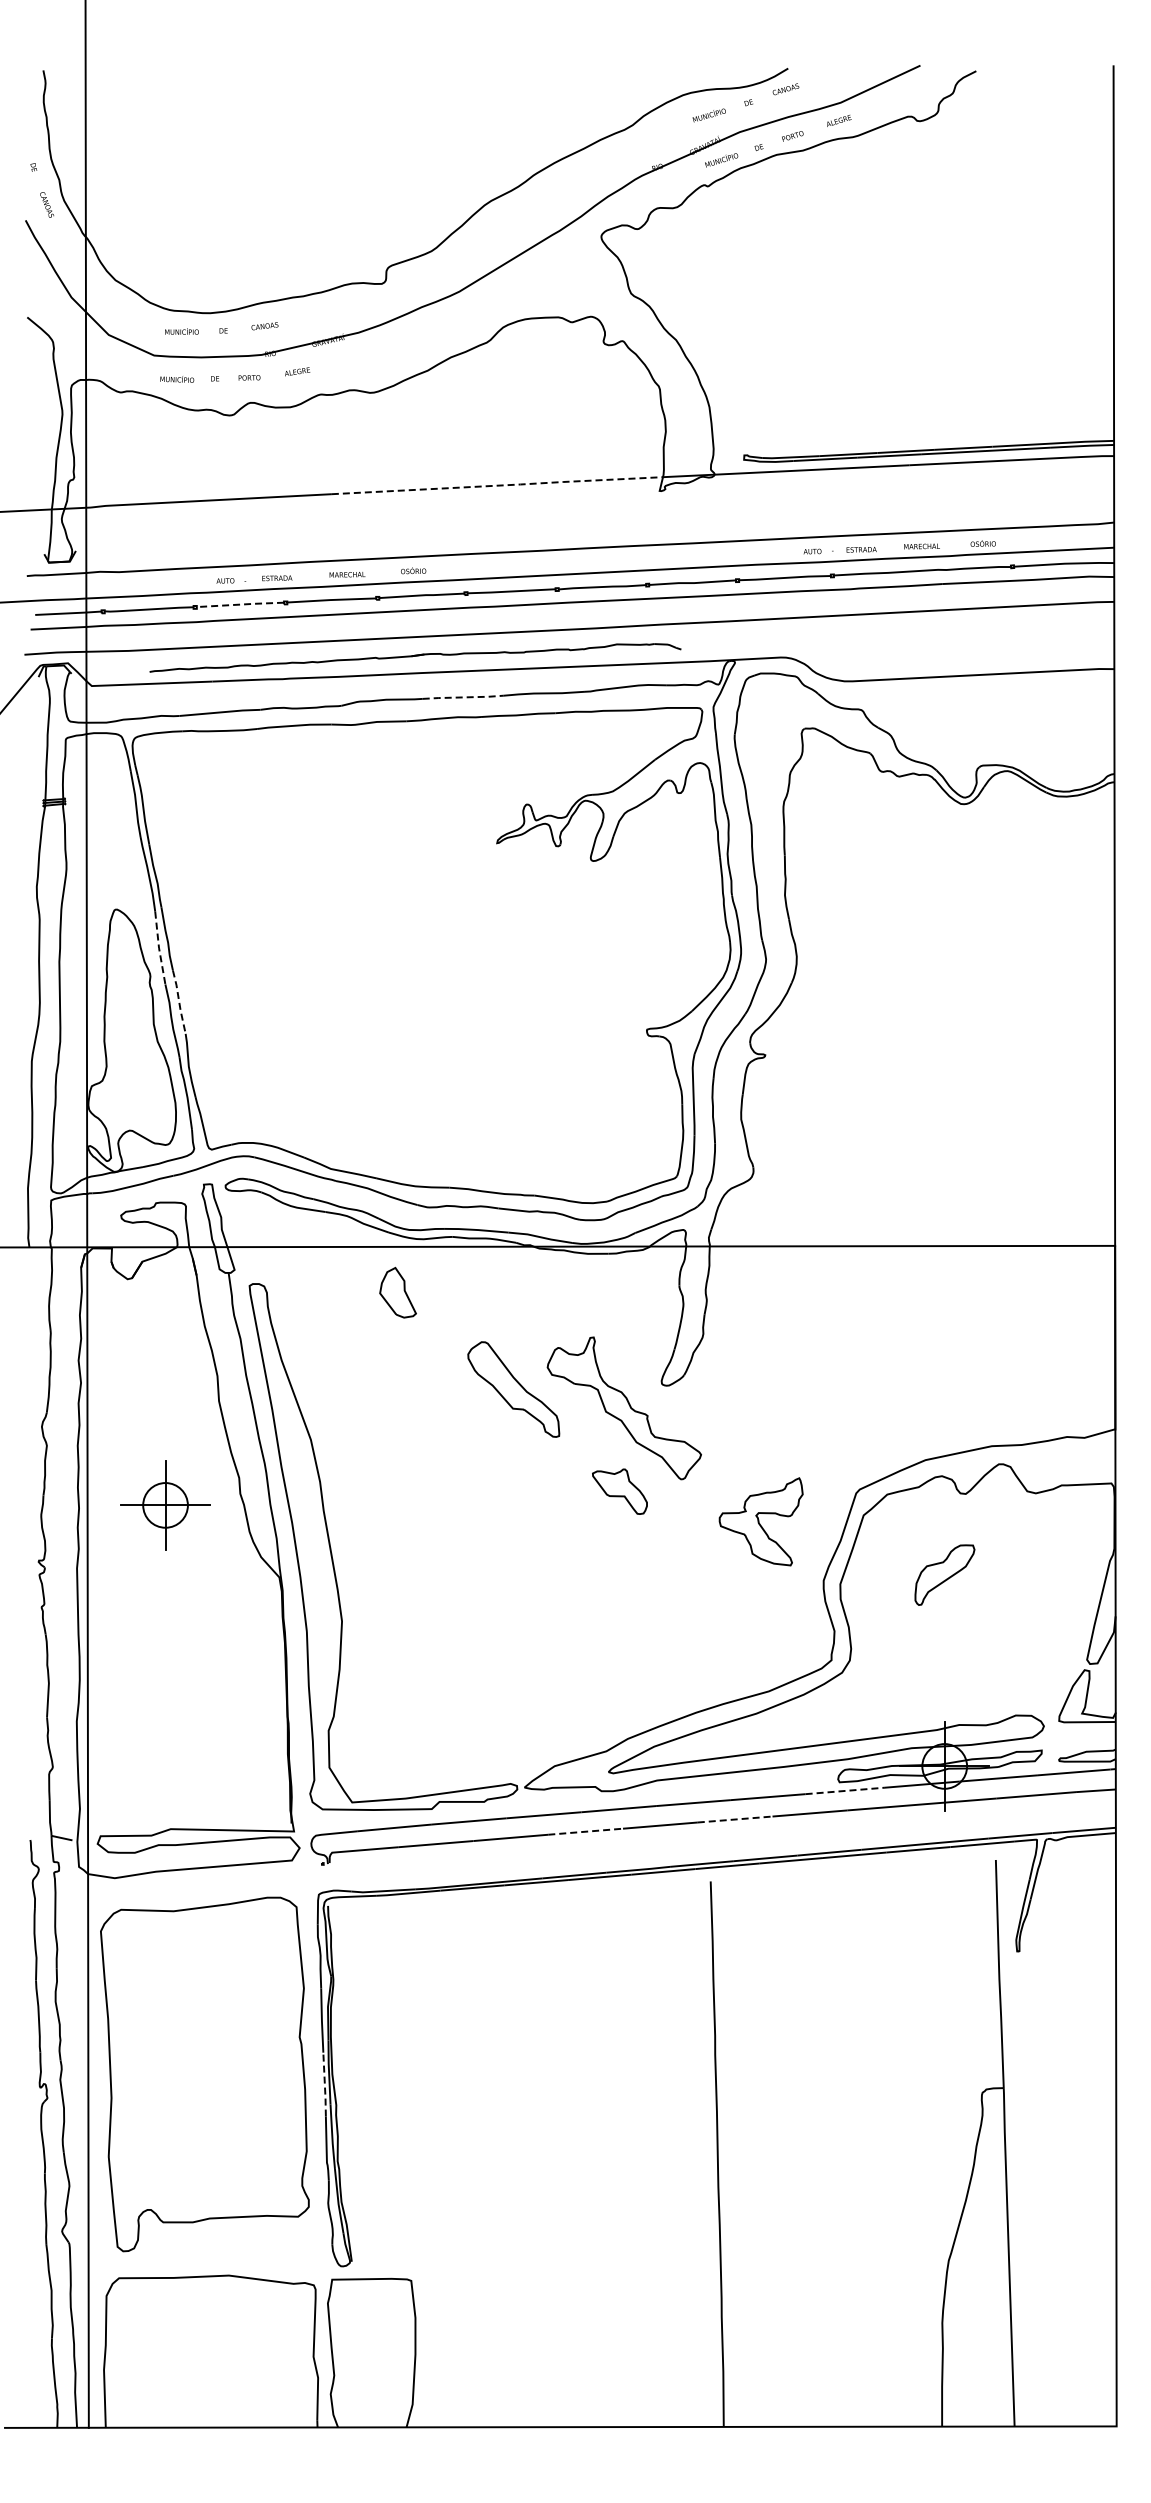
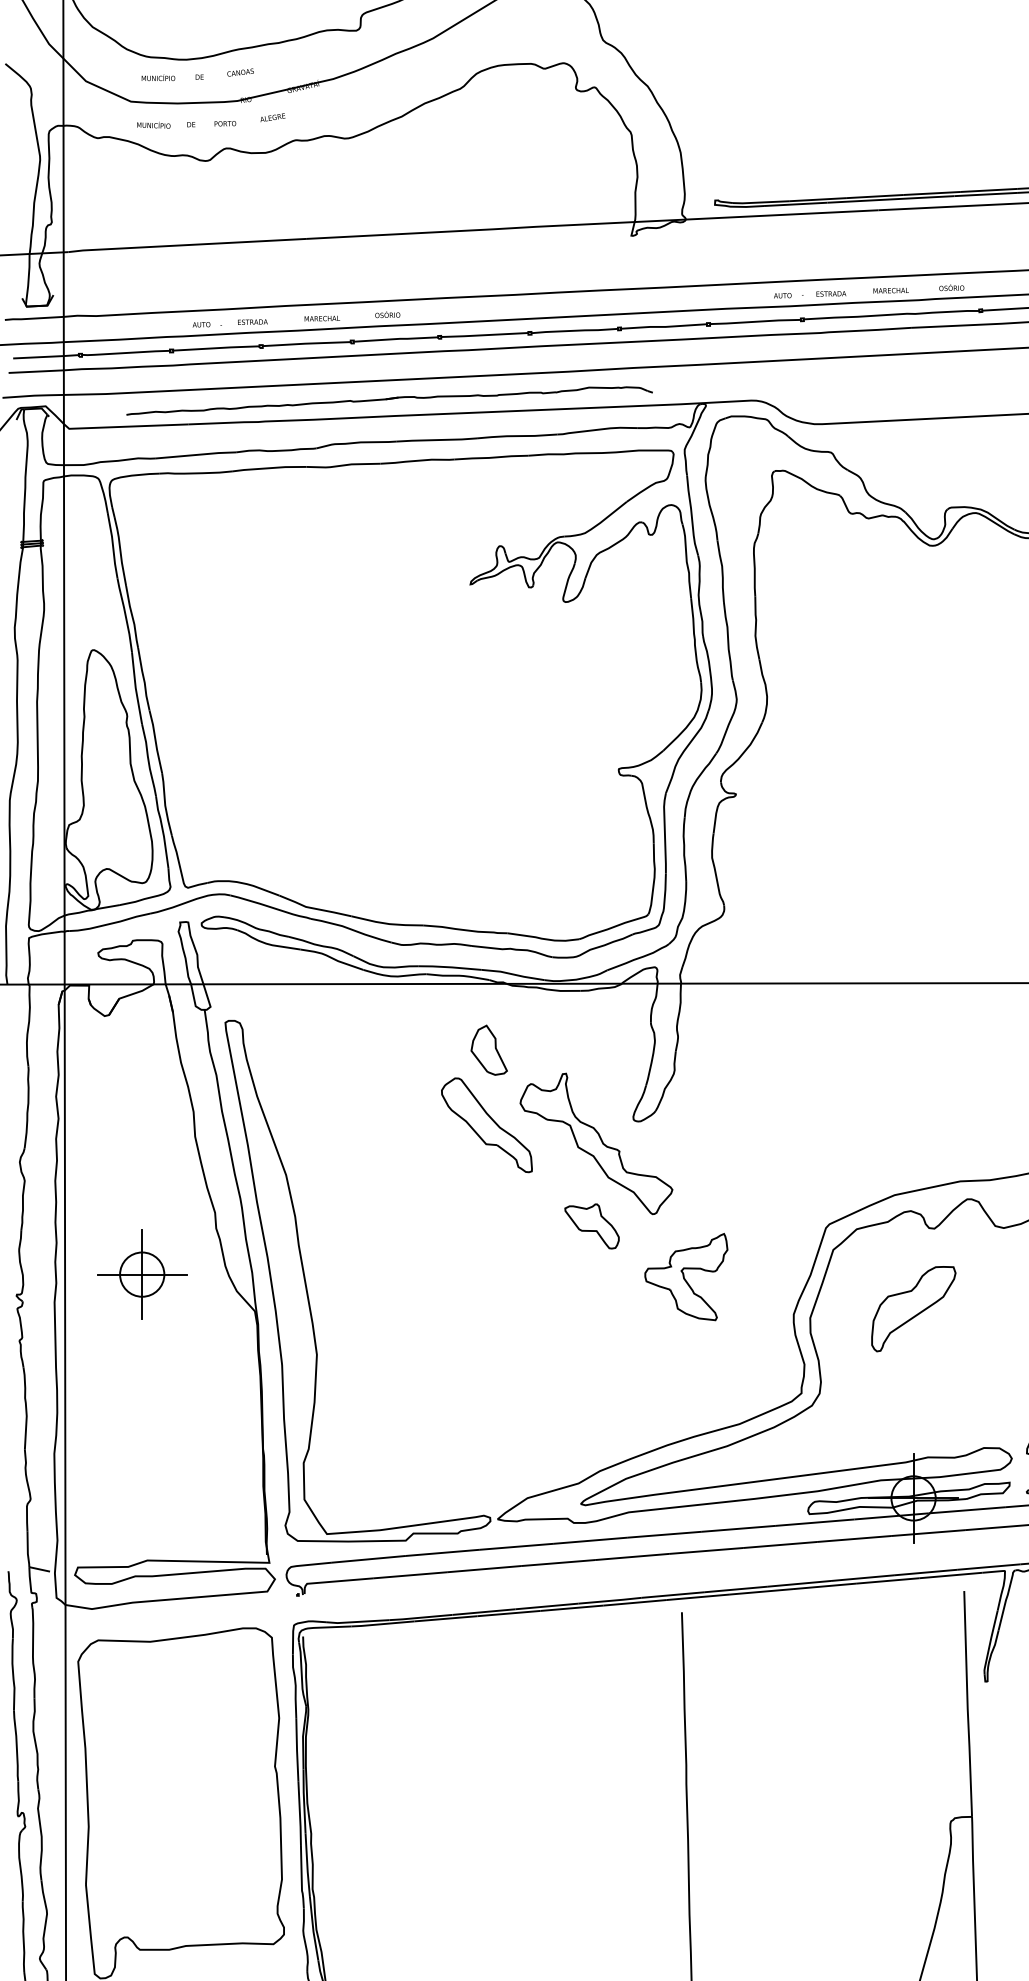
line: (499, 485) -> (472, 230), dashed -> solid
line: (241, 604) -> (217, 348), dashed -> solid
line: (463, 697) -> (437, 440), dashed -> solid
line: (159, 948) -> (136, 688), dashed -> solid
line: (179, 1002) -> (156, 742), dashed -> solid
part: (397, 1292) -> (488, 1050), moved
part: (165, 1505) -> (142, 1274), moved
part: (760, 1521) -> (685, 1276), moved
part: (944, 1574) -> (913, 1308), size x1.43
line: (845, 1790) -> (815, 1522), dashed -> solid
line: (735, 1819) -> (706, 1550), dashed -> solid
line: (586, 1831) -> (558, 1562), dashed -> solid
line: (324, 2085) -> (299, 1814), dashed -> solid

